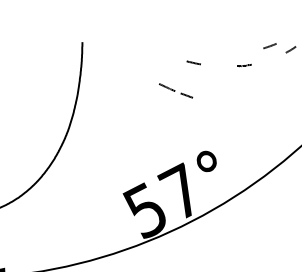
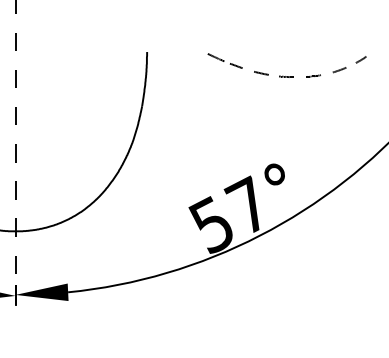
line: (269, 46) -> (339, 70), moved
line: (218, 65) -> (286, 76), added
part: (175, 90) -> (224, 60), moved

